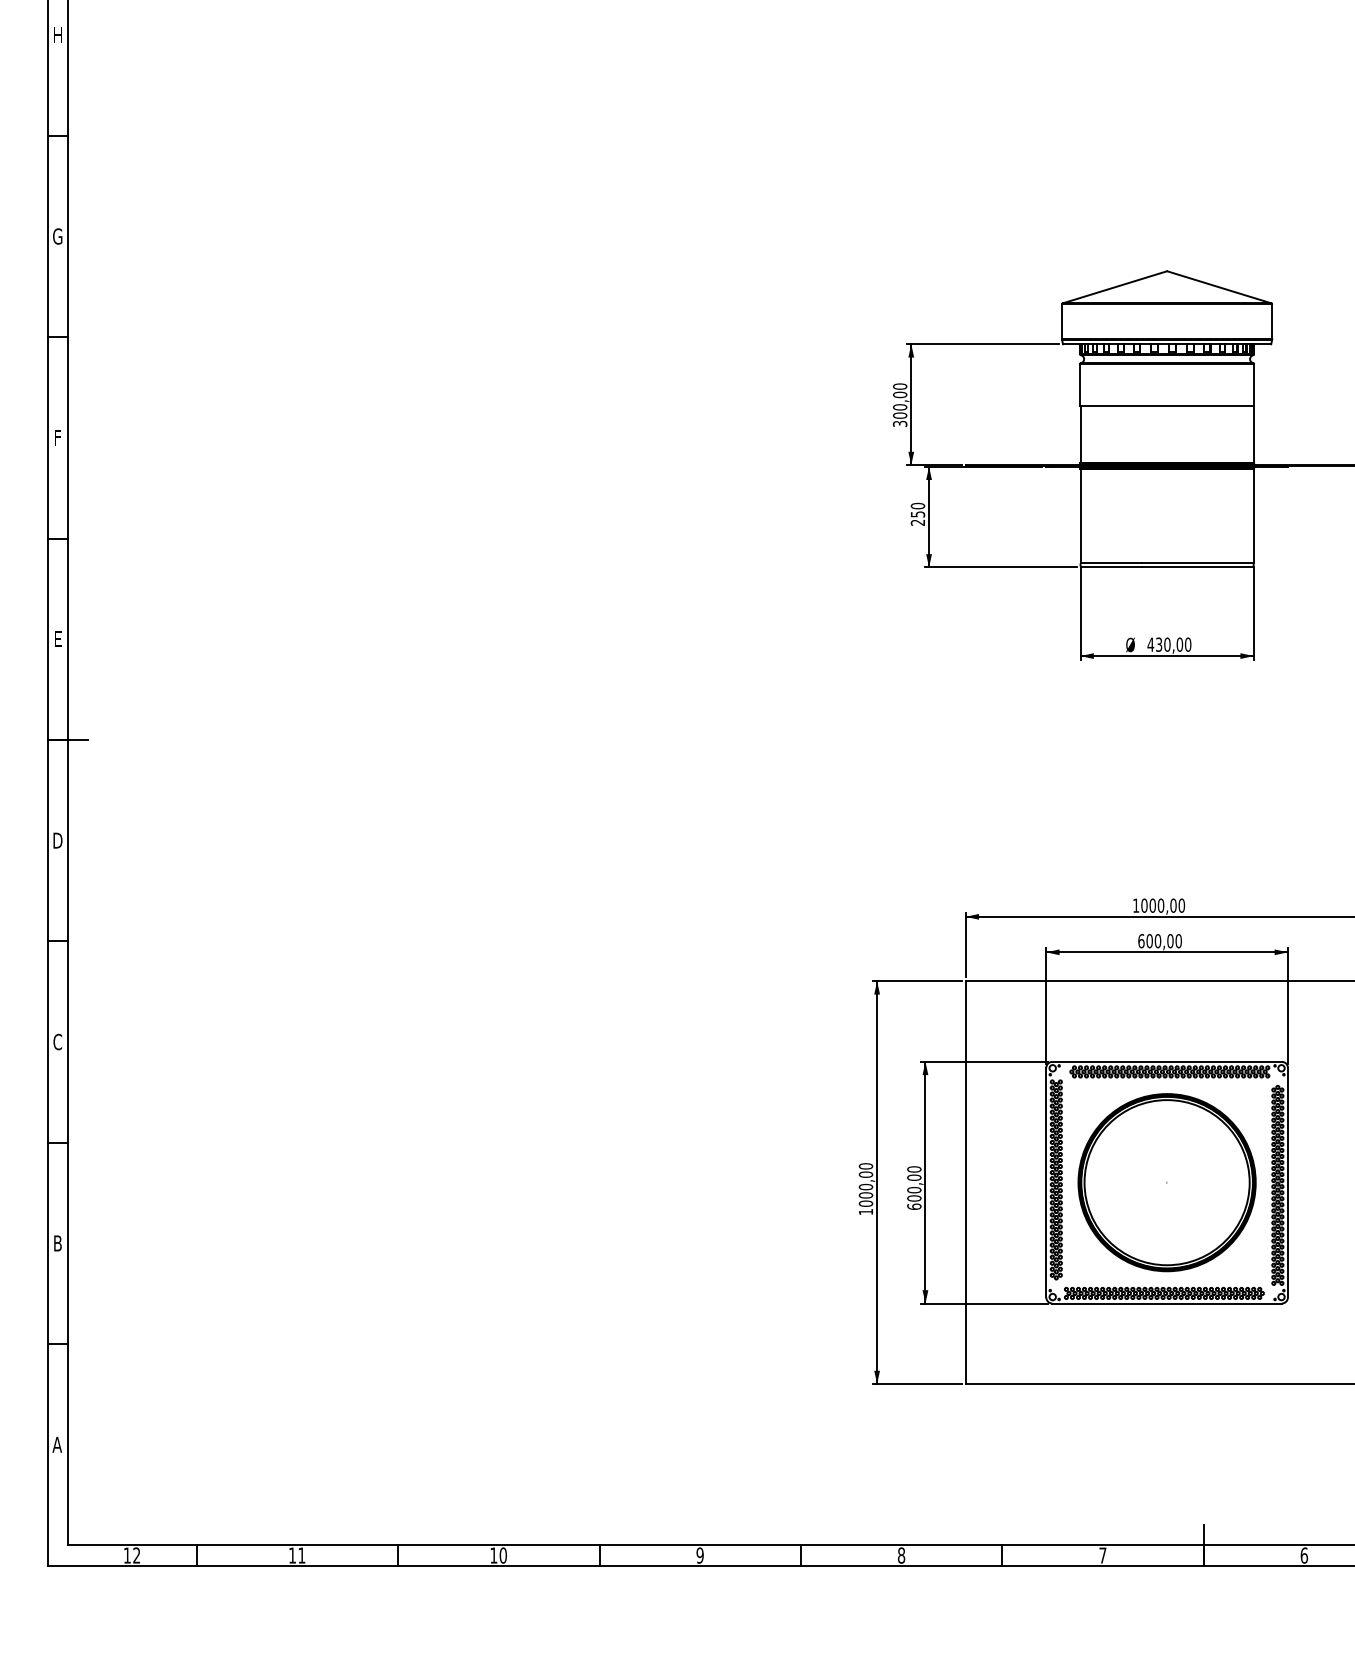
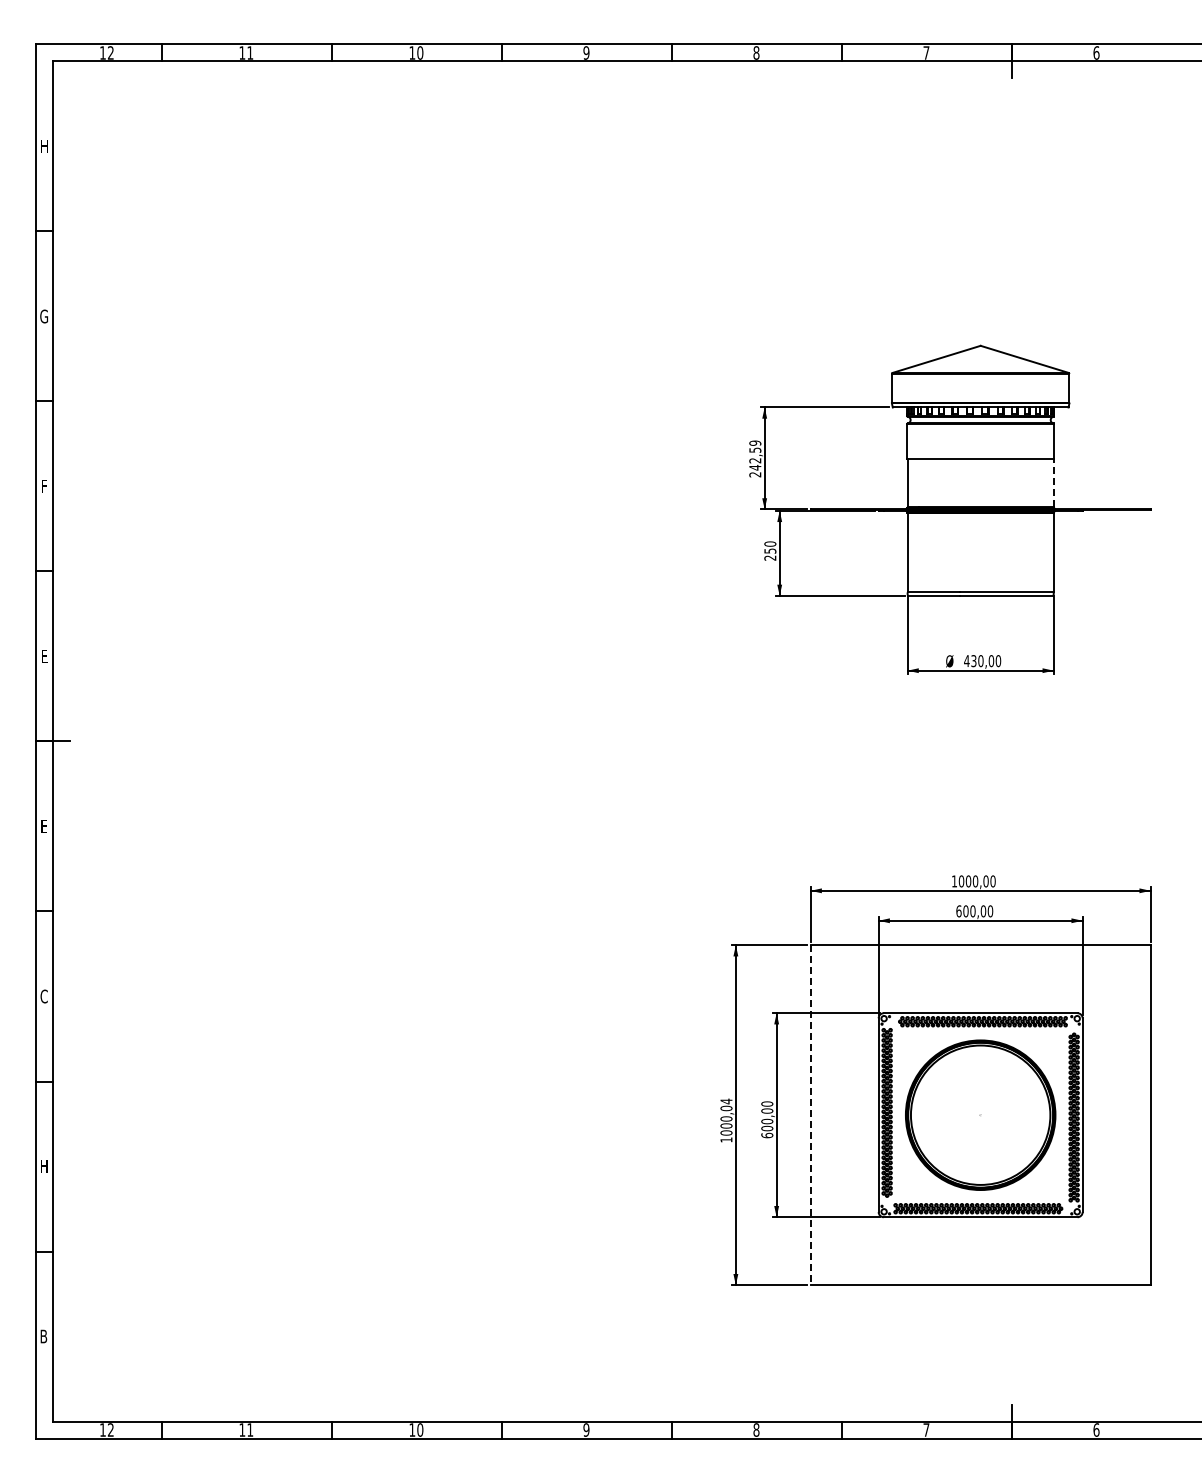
text: (900, 404) -> (755, 458), 300,00 -> 242,59
line: (1253, 433) -> (1053, 482), solid -> dashed
text: (58, 840) -> (44, 826), D -> E
text: (866, 1166) -> (726, 1101), 1000,00 -> 1000,04
line: (965, 1182) -> (810, 1115), solid -> dashed
text: (58, 1243) -> (44, 1166), B -> H
text: (56, 1444) -> (43, 1336), A -> B

